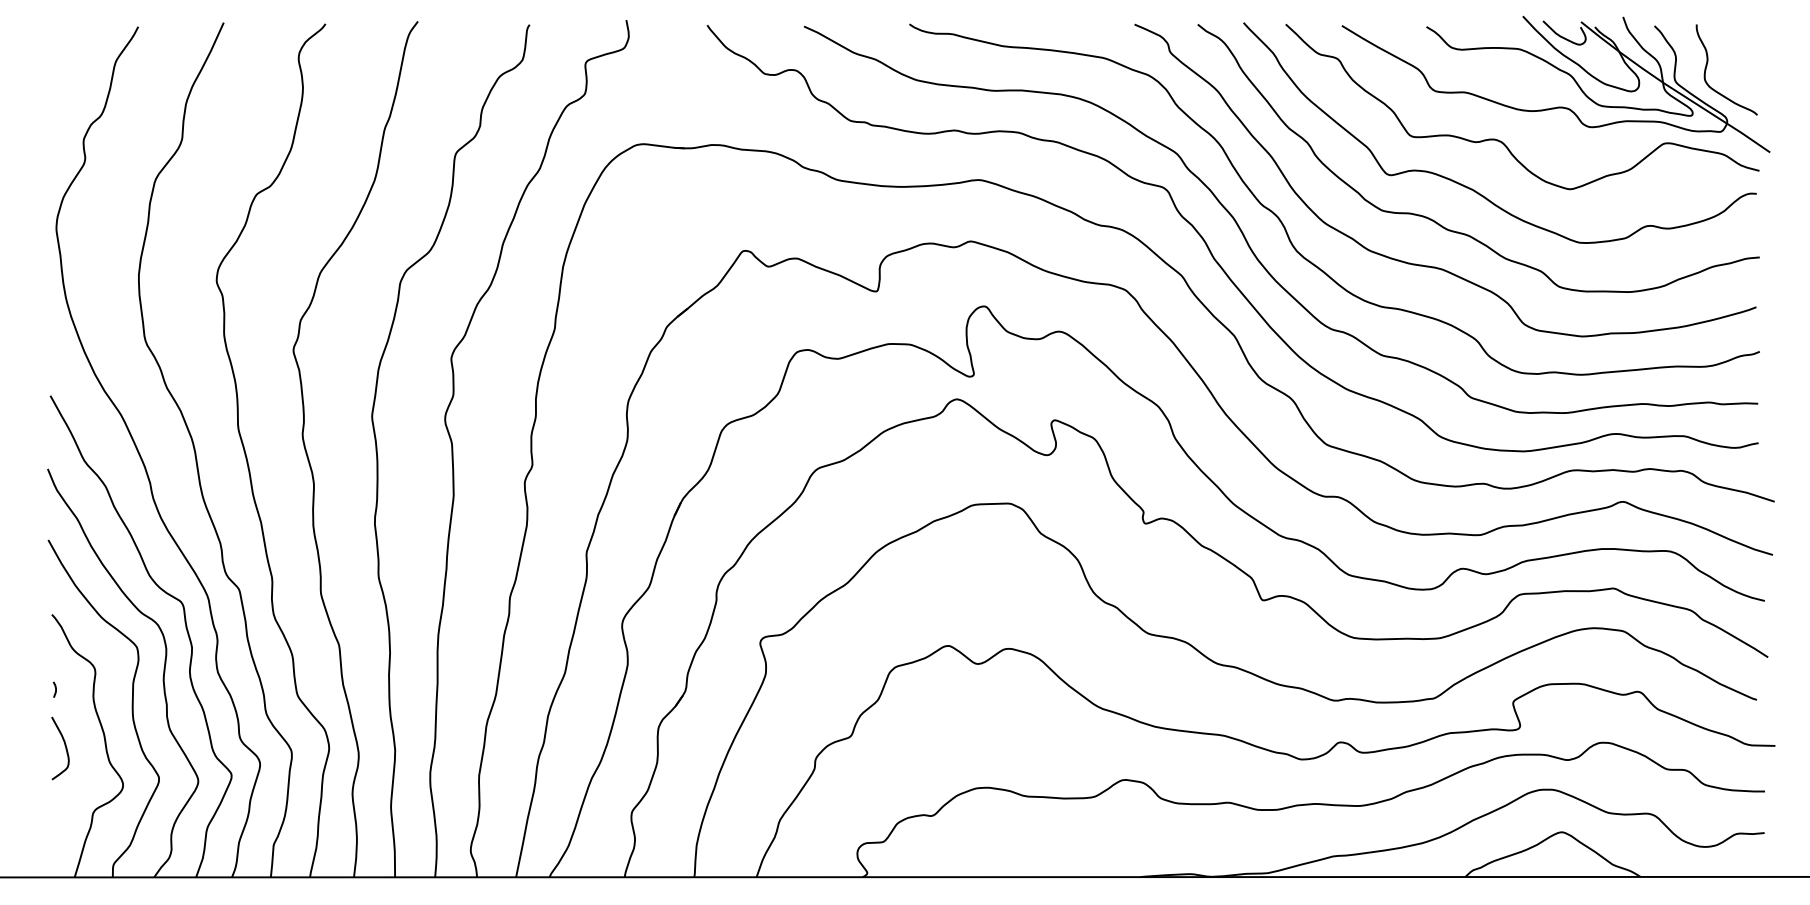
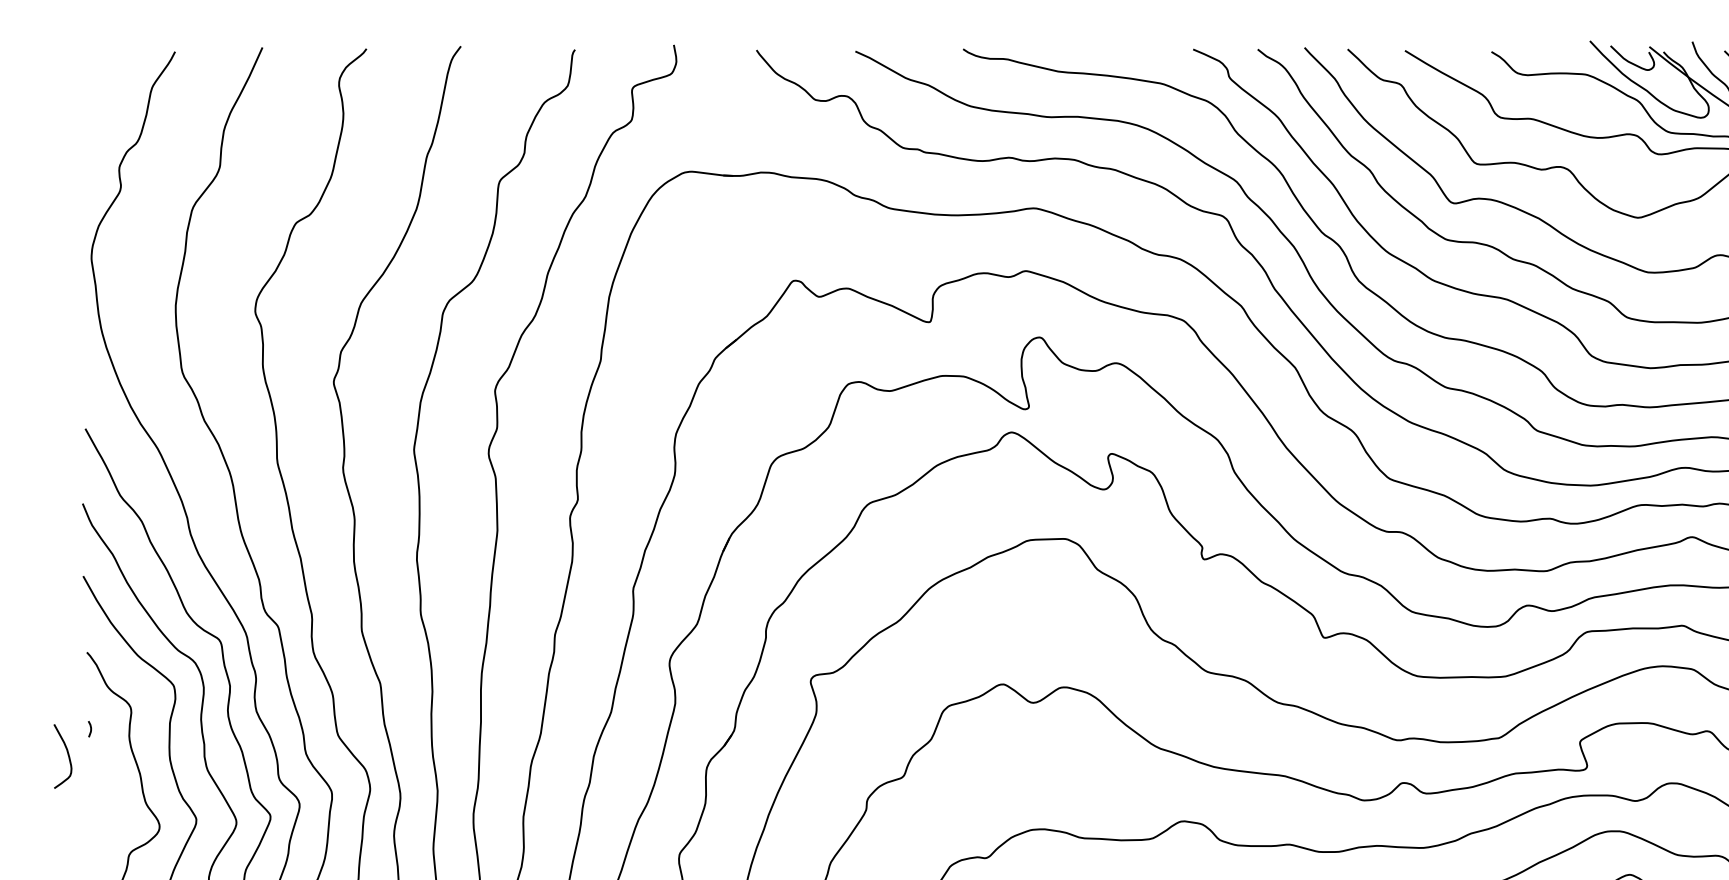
curve: (64, 745) -> (67, 753), moved

